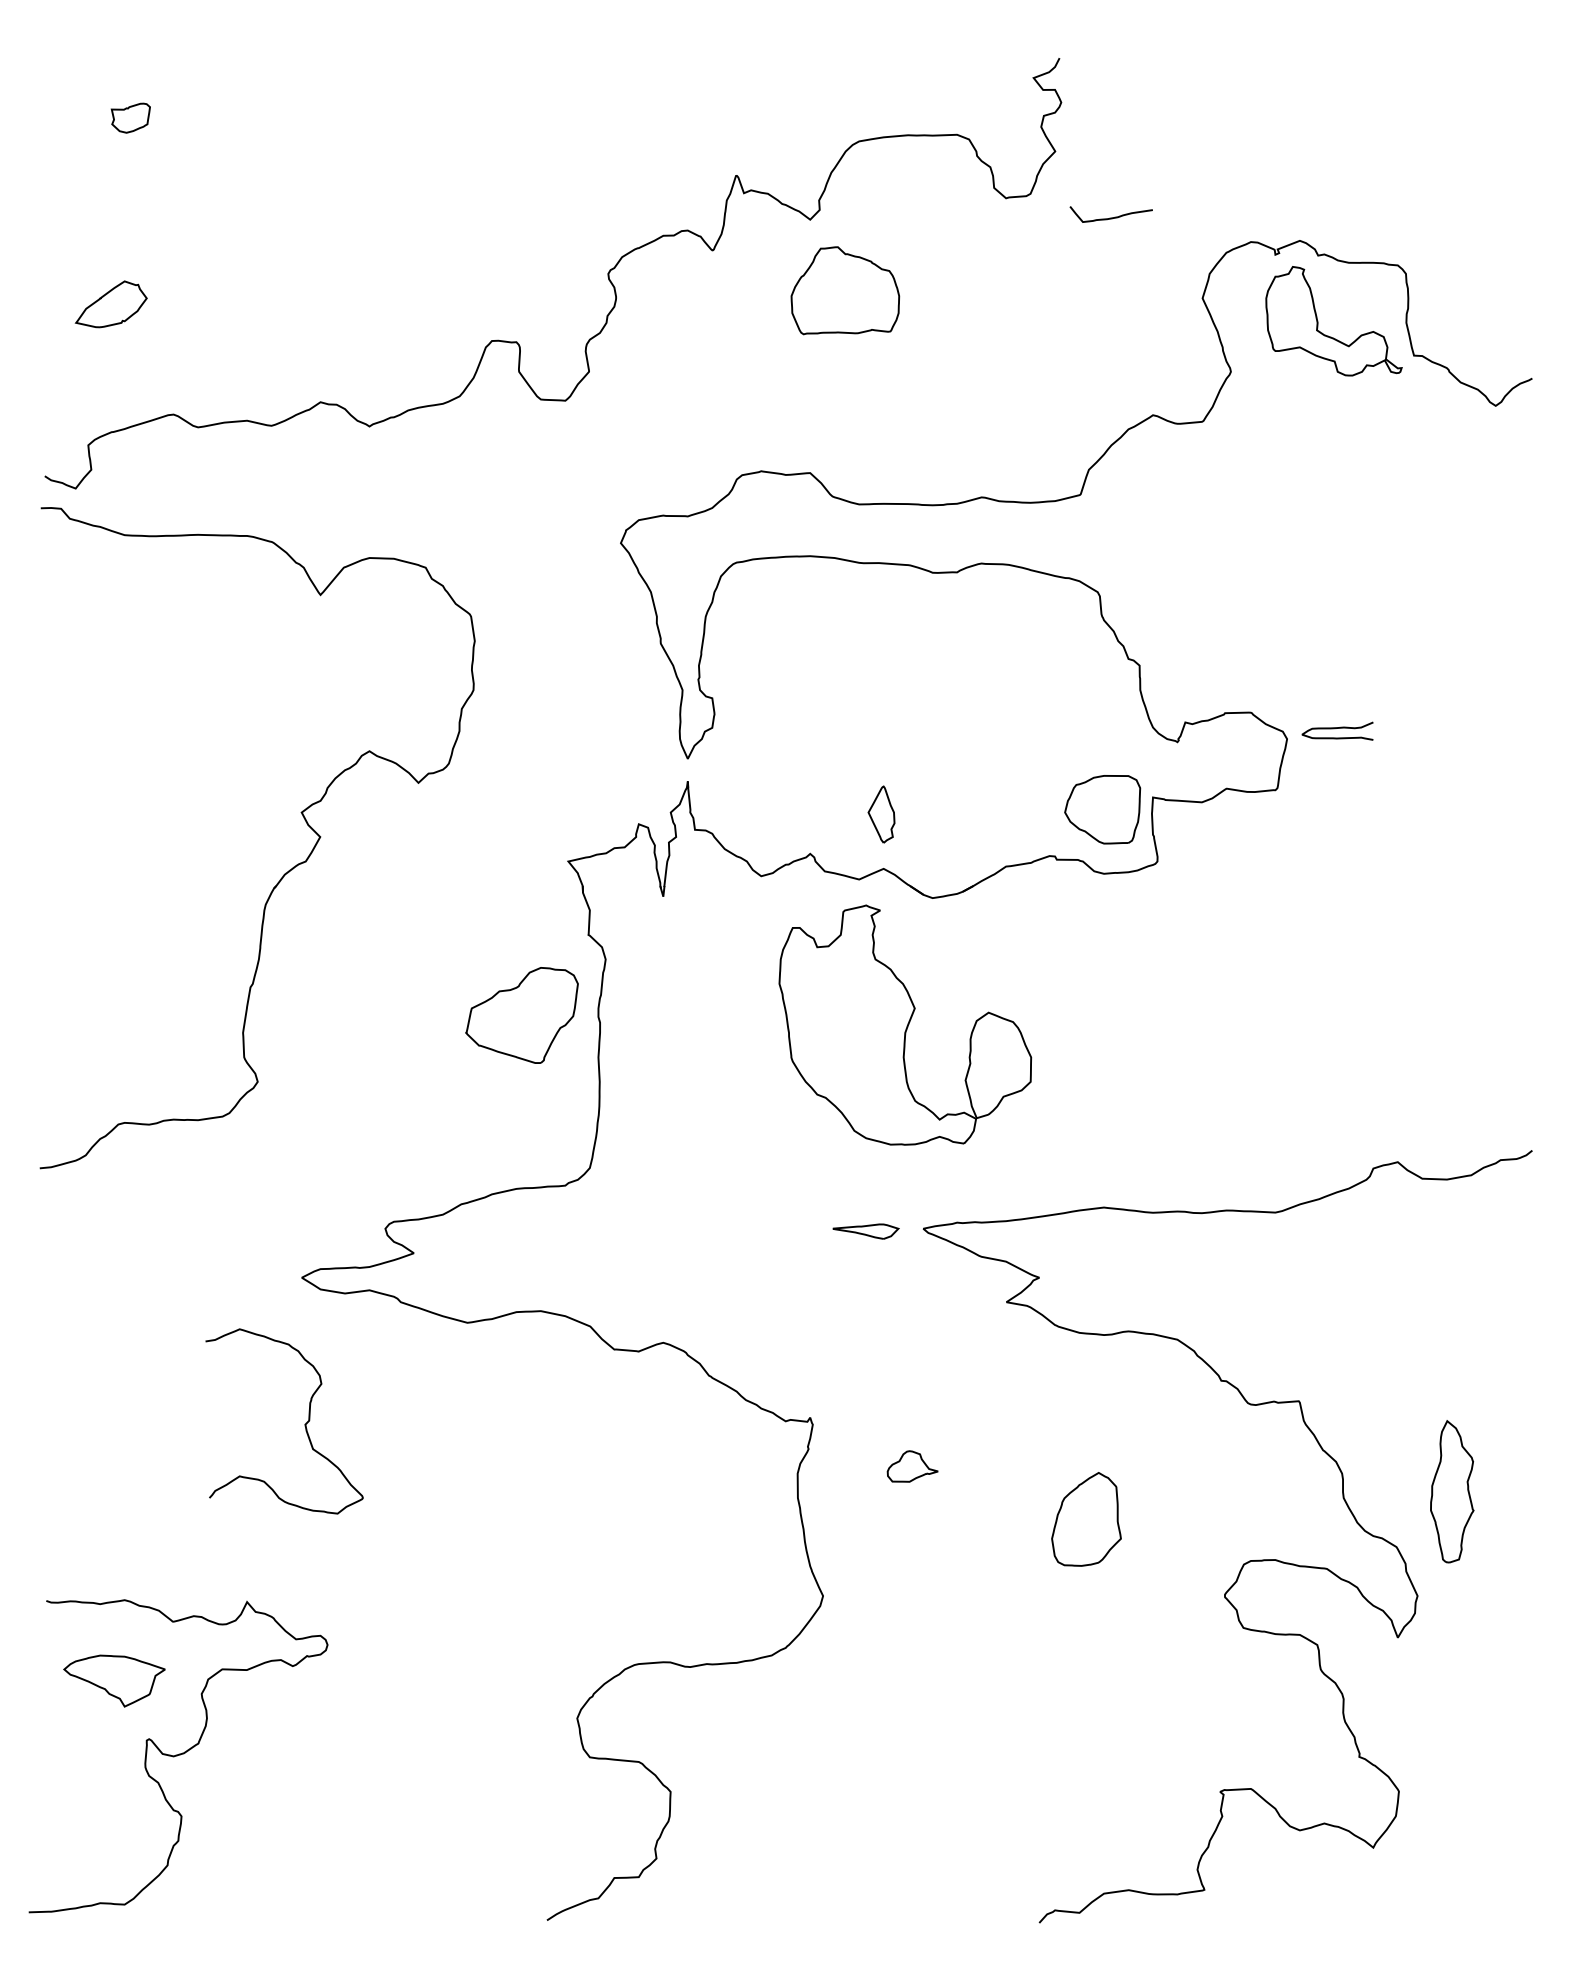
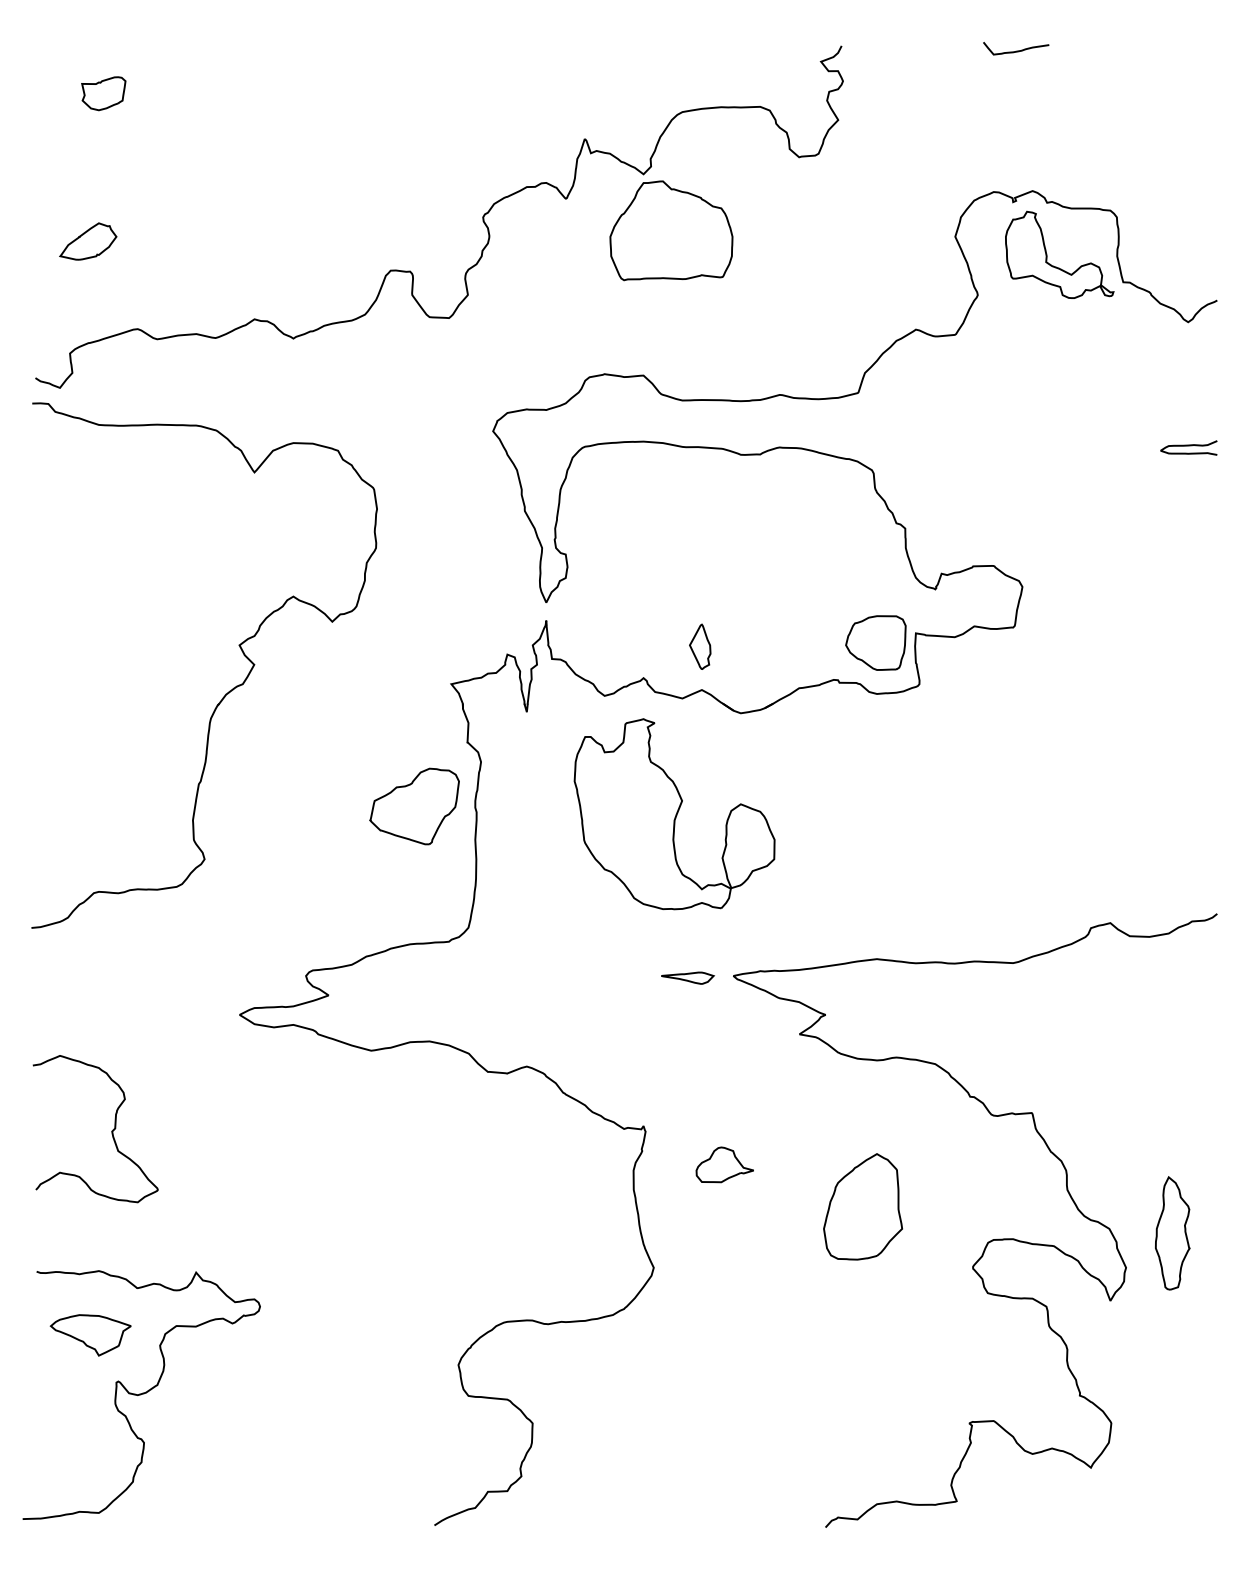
part: (130, 117) -> (103, 93), size x1.43
curve: (1110, 217) -> (1015, 50), moved
part: (845, 290) -> (671, 230), size x1.43
curve: (1337, 728) -> (1188, 445), moved
part: (905, 1024) -> (674, 813), moved
curve: (304, 1424) -> (111, 1131), moved
part: (912, 1466) -> (724, 1164), size x1.43
part: (1452, 1491) -> (1172, 1233), moved
part: (1086, 1519) -> (863, 1206), size x1.43

